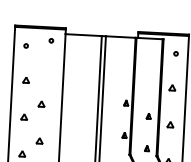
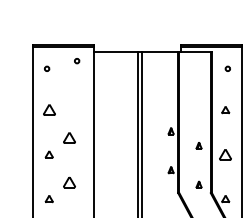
part: (25, 80) -> (48, 110), size x1.6
part: (40, 103) -> (68, 137), size x1.6
part: (170, 124) -> (225, 154), size x1.6
part: (38, 141) -> (68, 182), size x1.6

